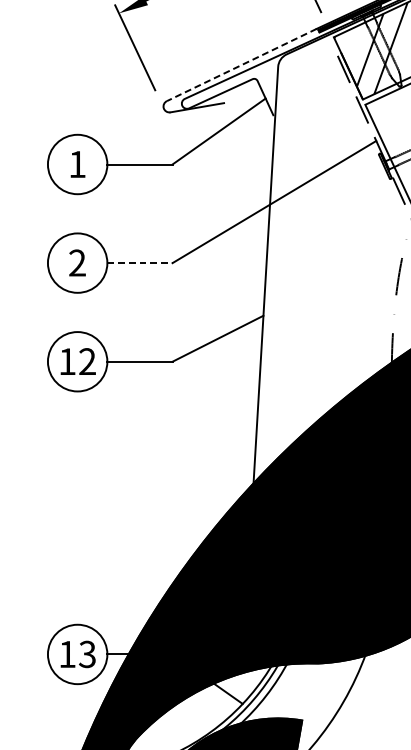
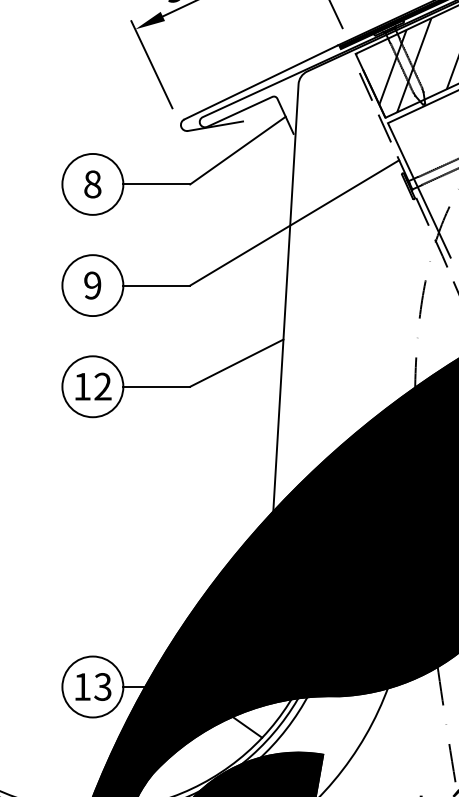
line: (241, 65) -> (260, 82), dashed -> solid
text: (77, 164) -> (92, 184), 1 -> 8
text: (77, 263) -> (92, 285), 2 -> 9
line: (140, 263) -> (157, 285), dashed -> solid

